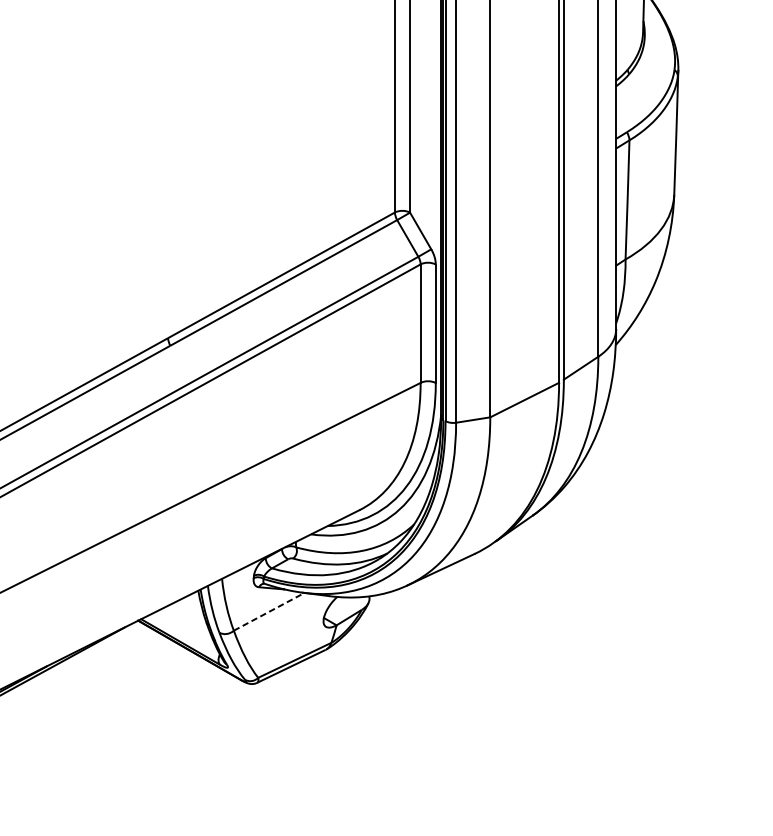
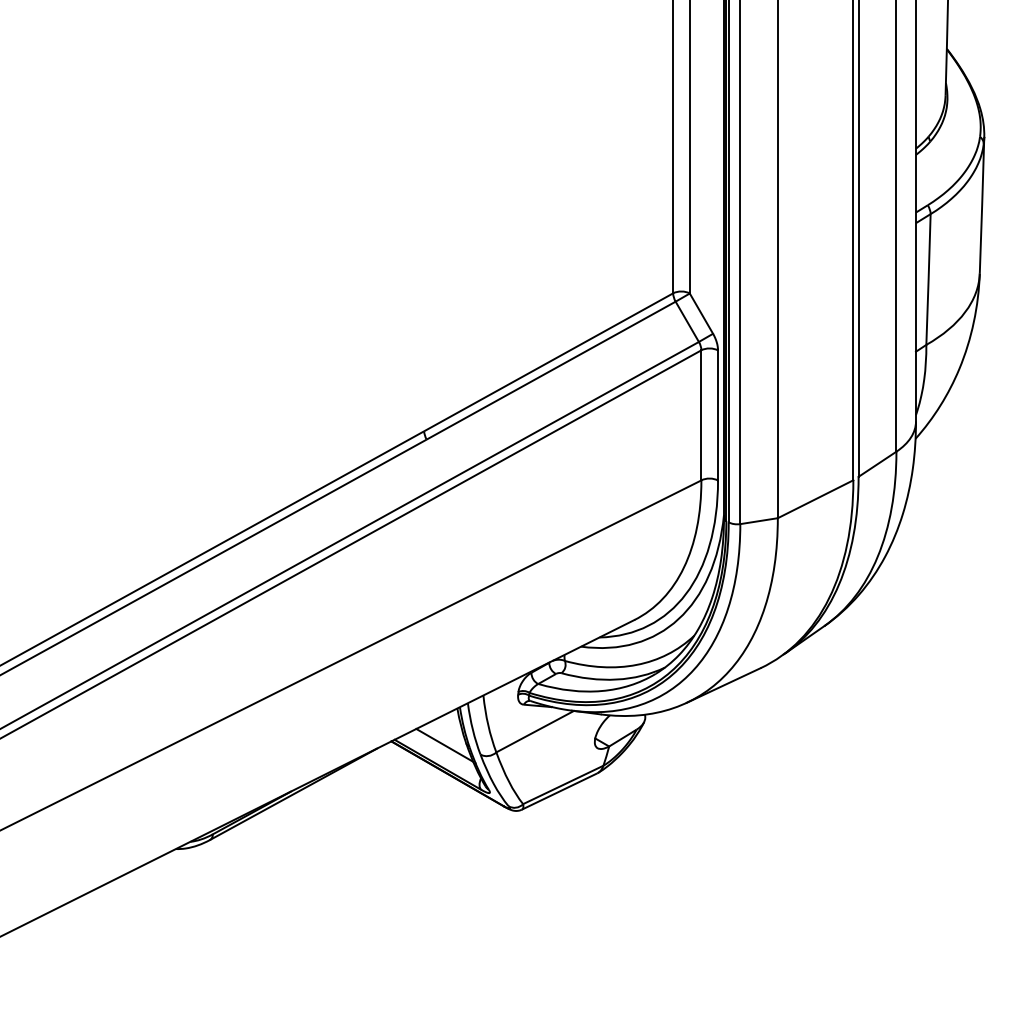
line: (269, 611) -> (535, 731), dashed -> solid
line: (186, 623) -> (444, 744), added

